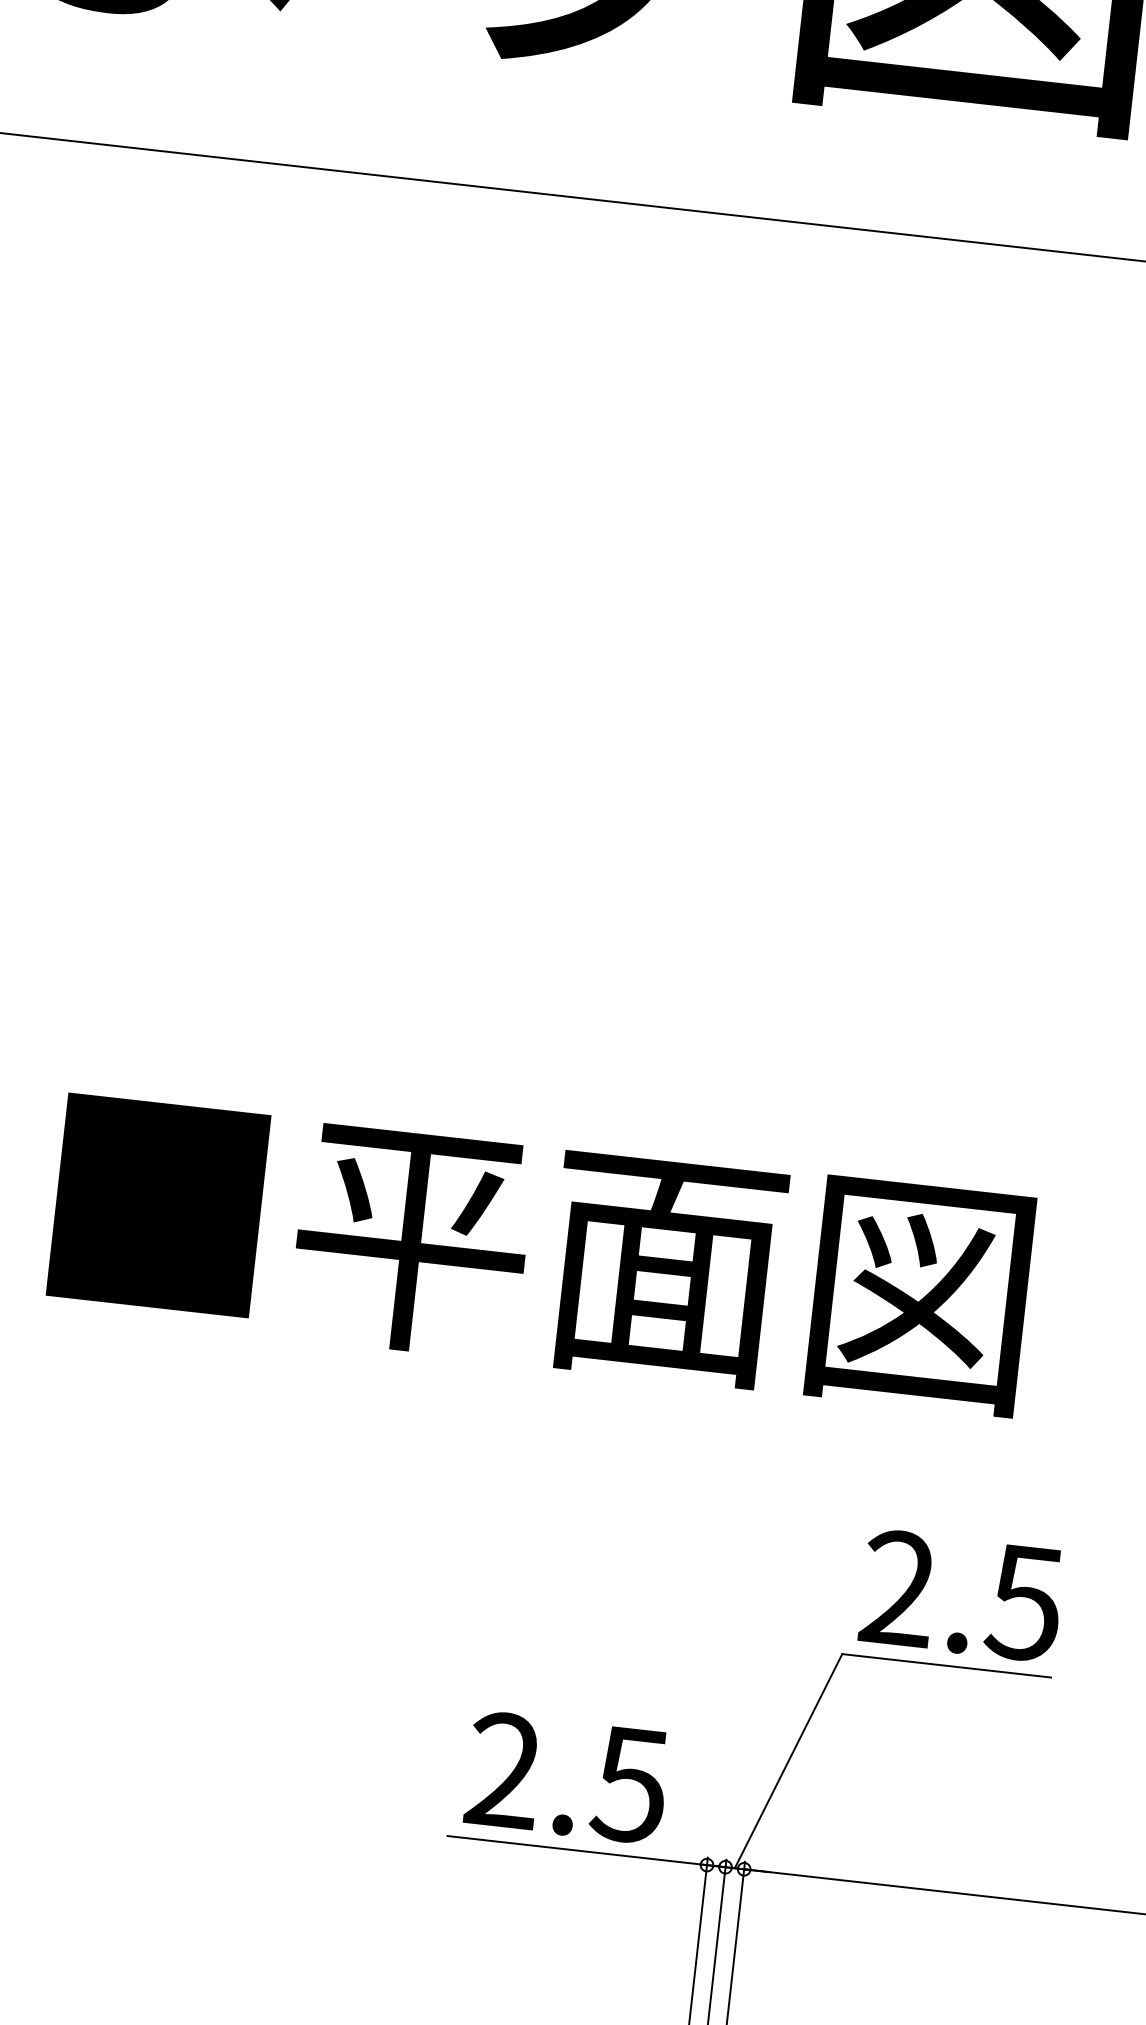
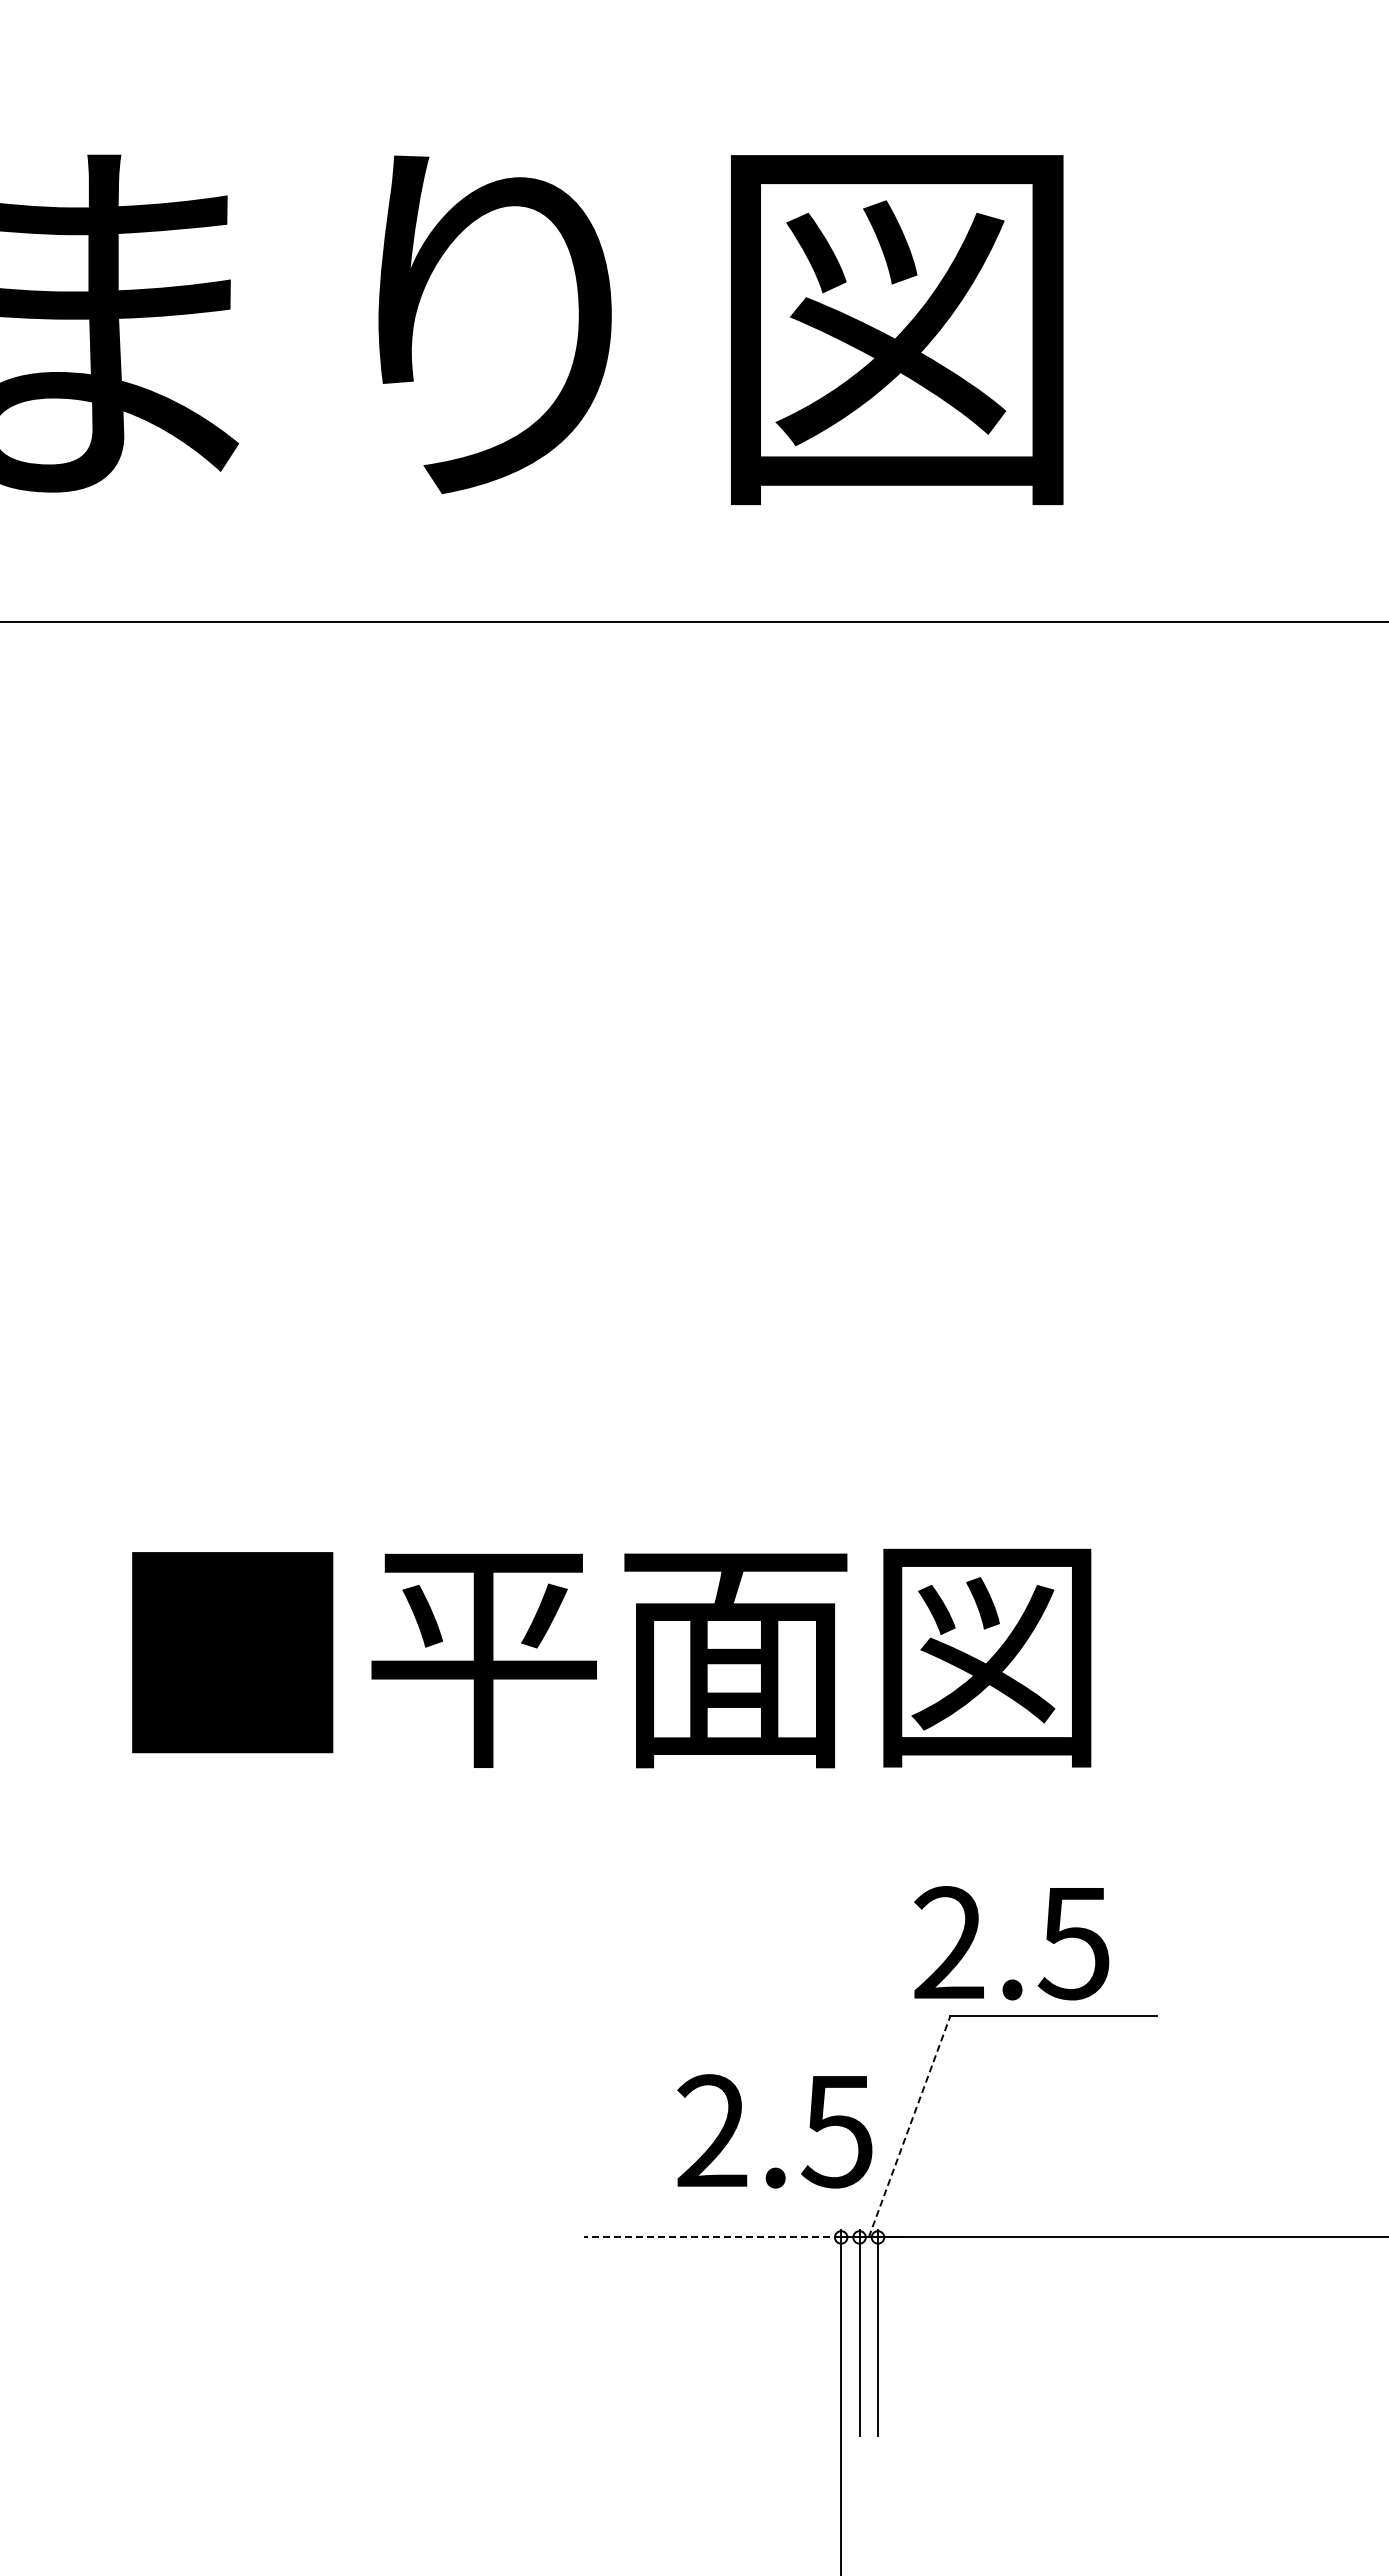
text: (961, 1596) -> (1011, 1943), moved
line: (788, 1760) -> (909, 2126), solid -> dashed
text: (566, 1777) -> (774, 2131), moved
line: (576, 1850) -> (712, 2237), solid -> dashed

